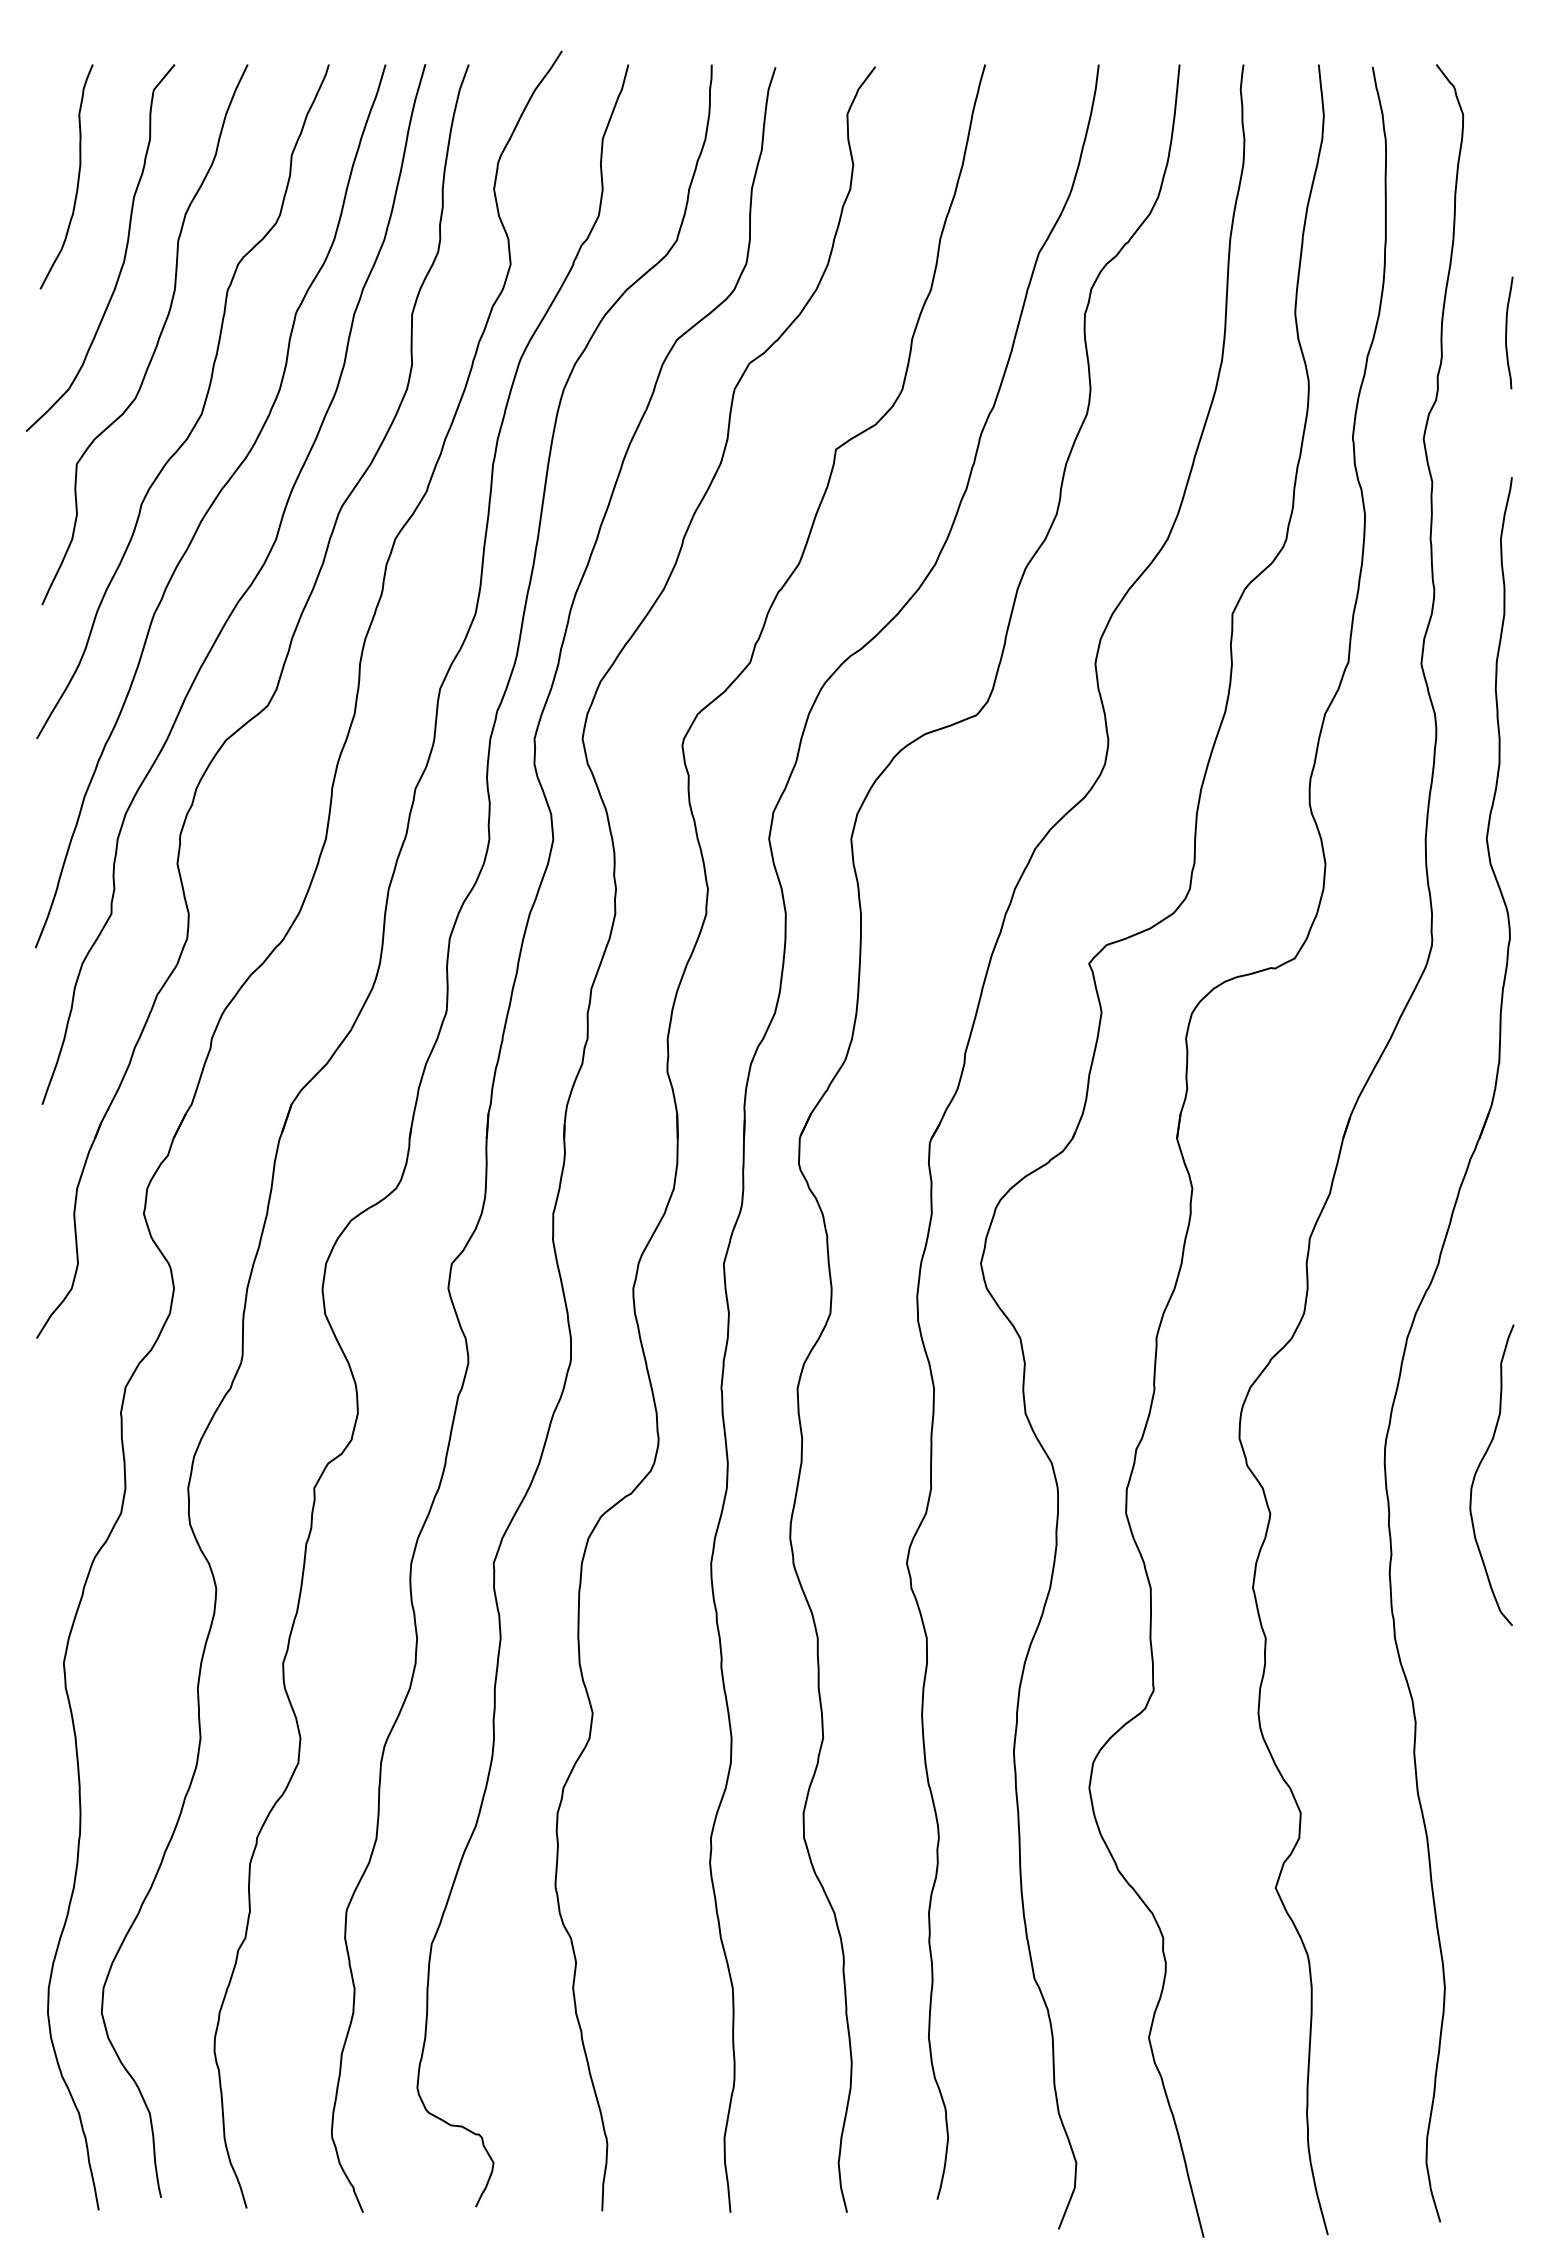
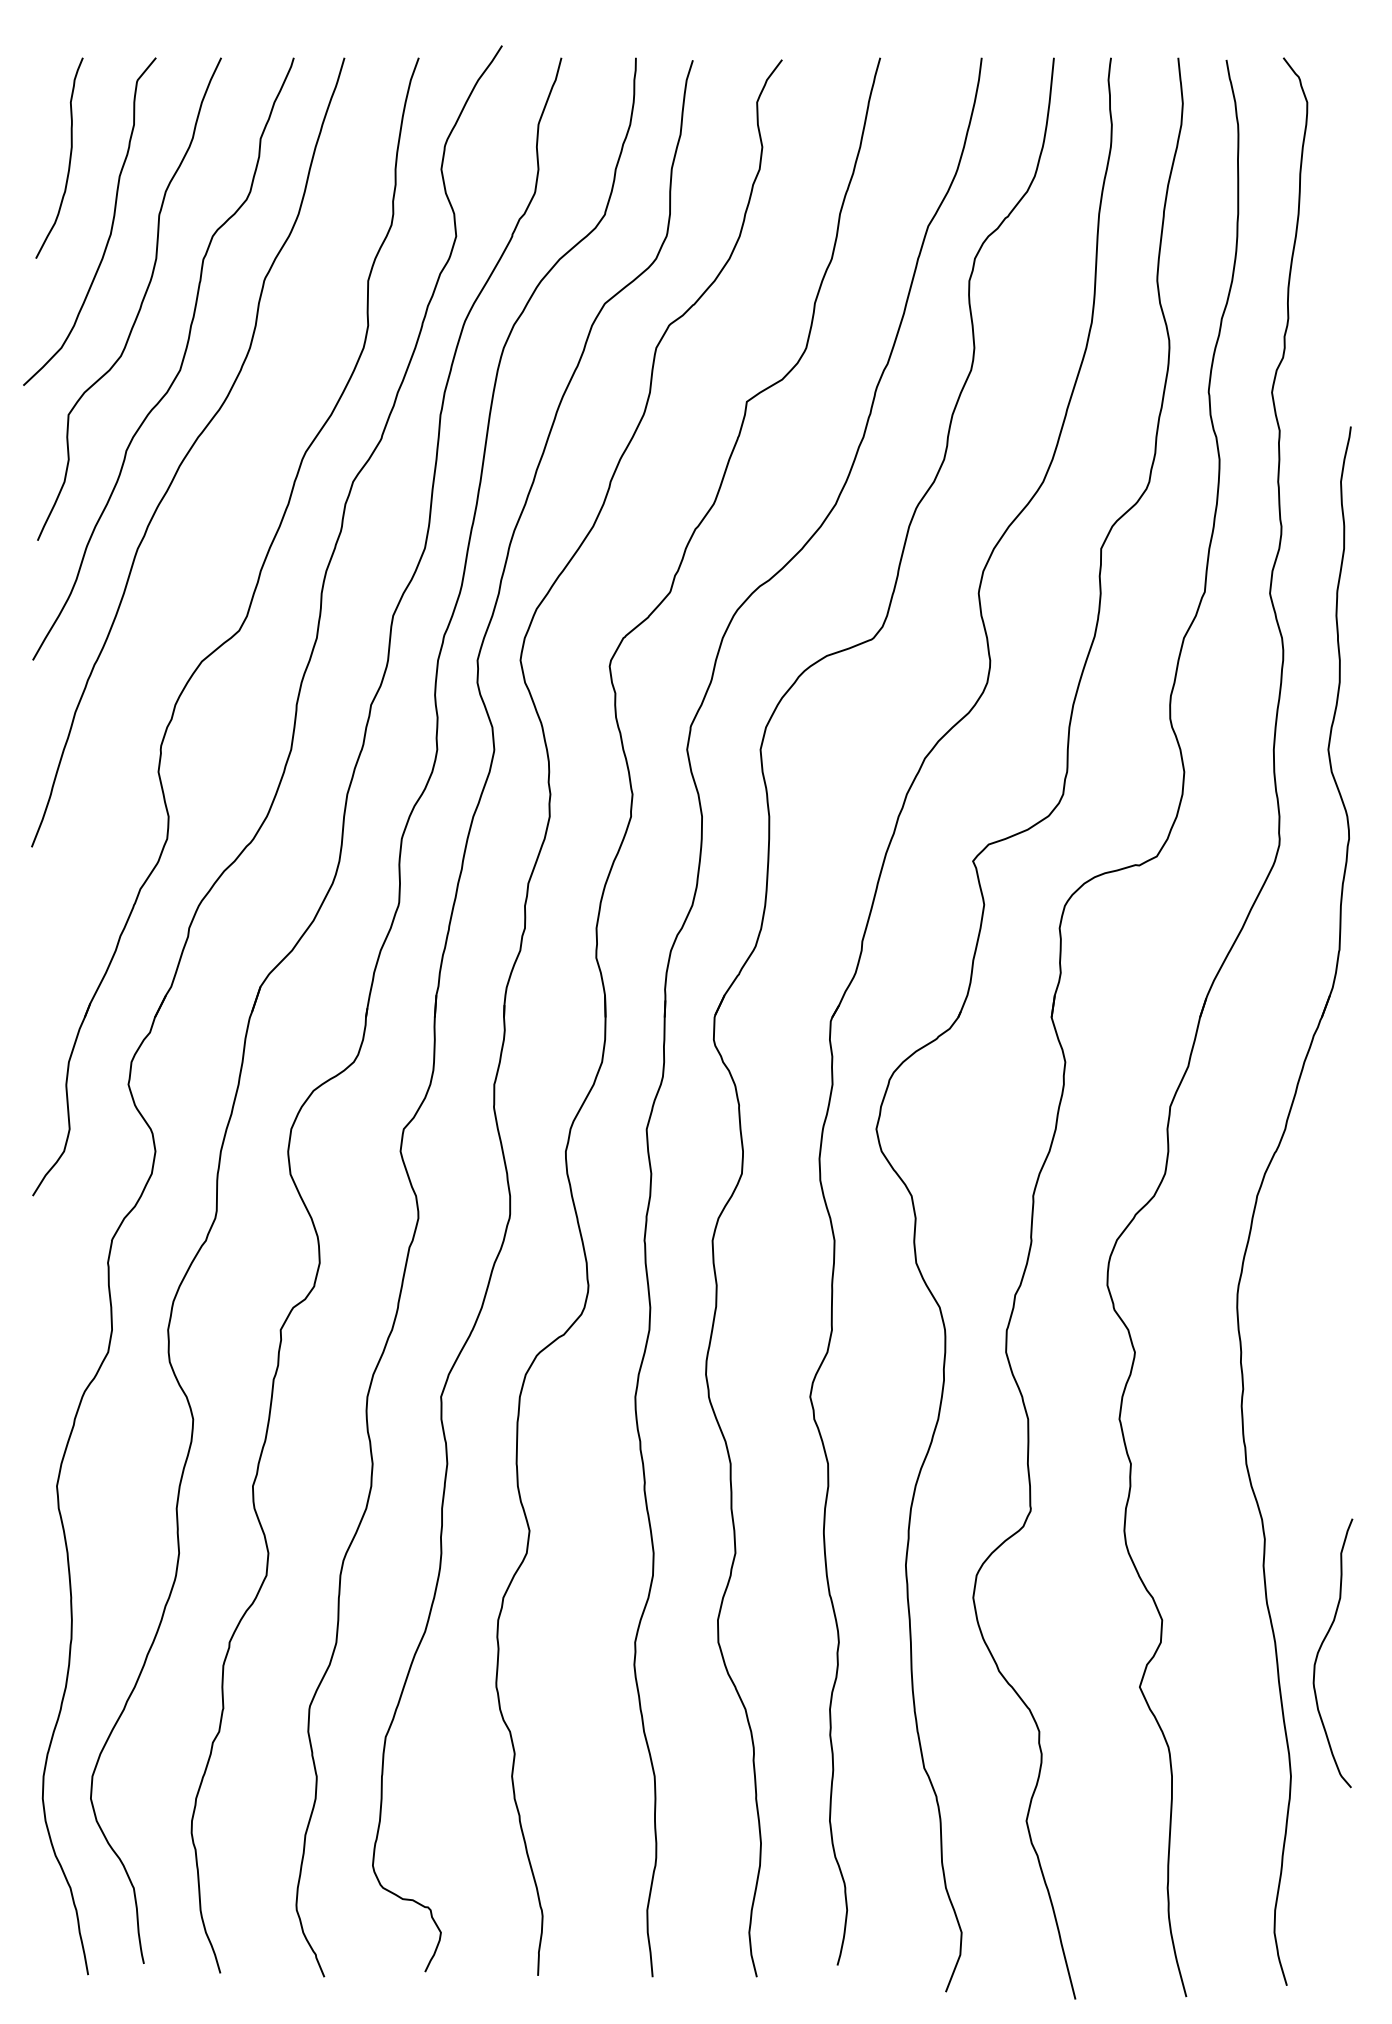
curve: (1507, 332) -> (1346, 297), removed
curve: (244, 591) -> (218, 528), removed
curve: (1478, 1469) -> (1321, 1648), moved

